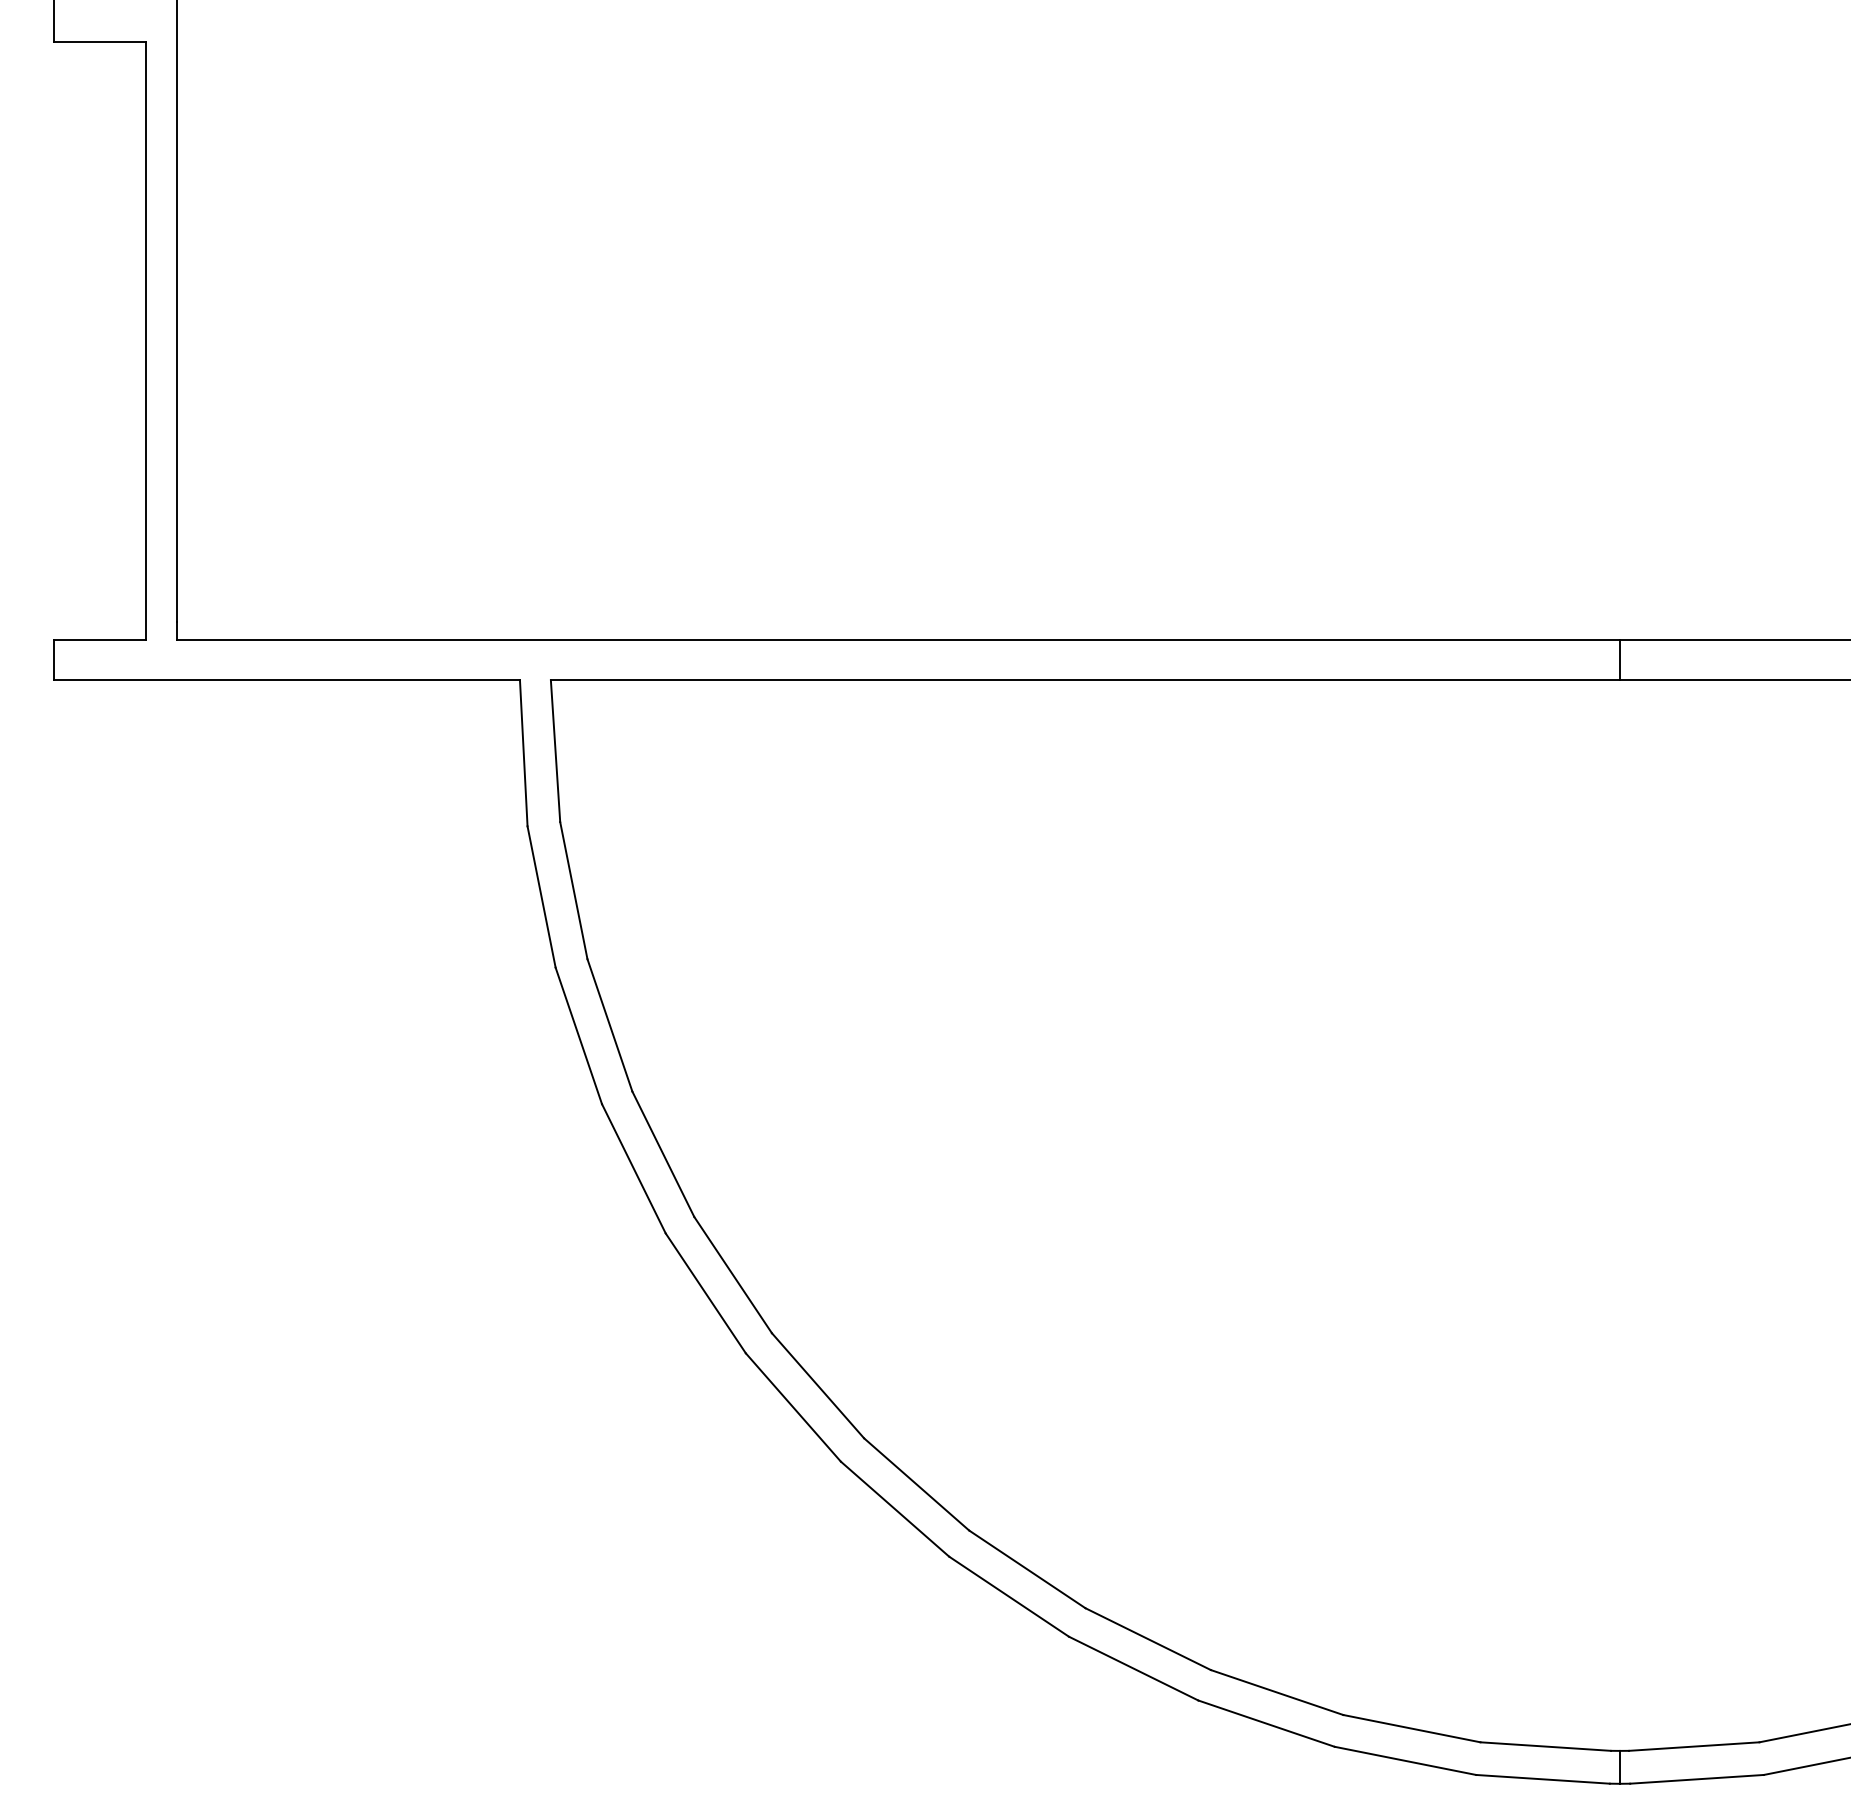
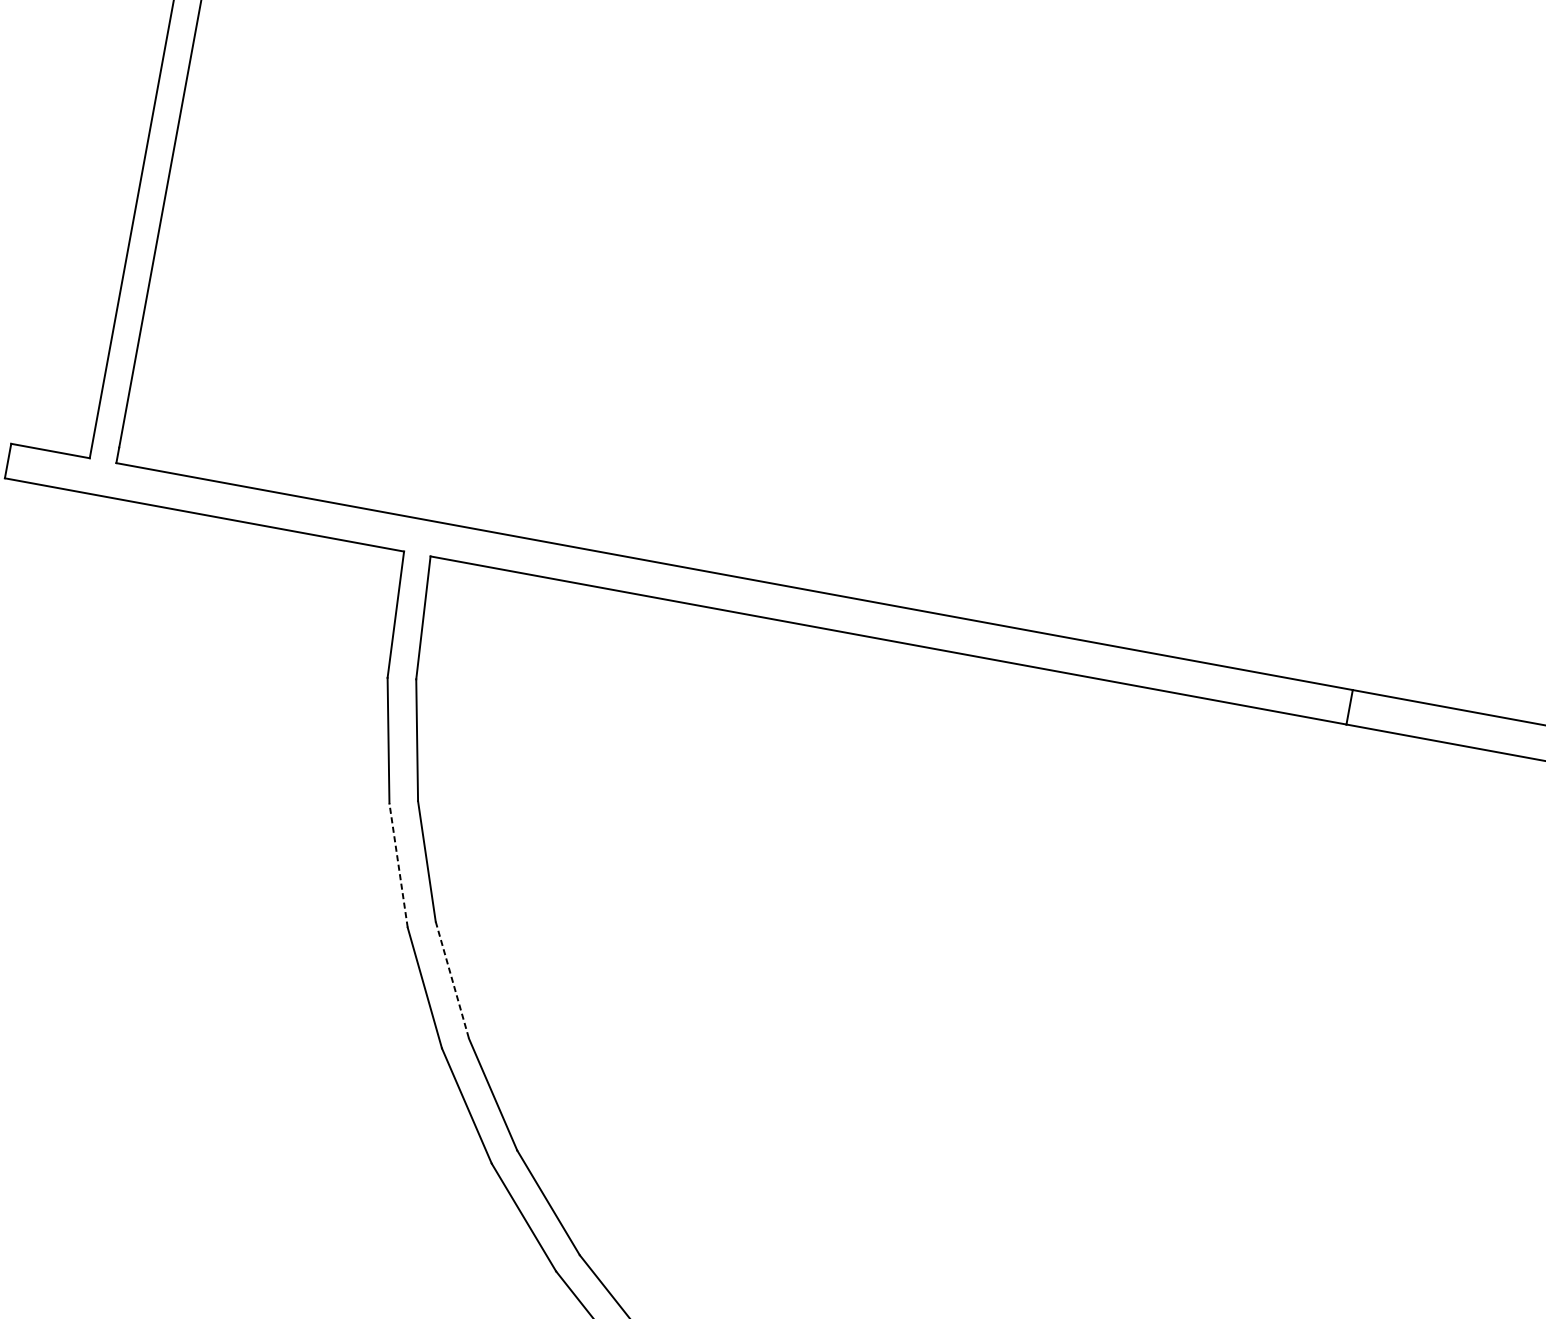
line: (578, 1035) -> (398, 865), solid -> dashed
line: (663, 1154) -> (452, 980), solid -> dashed

